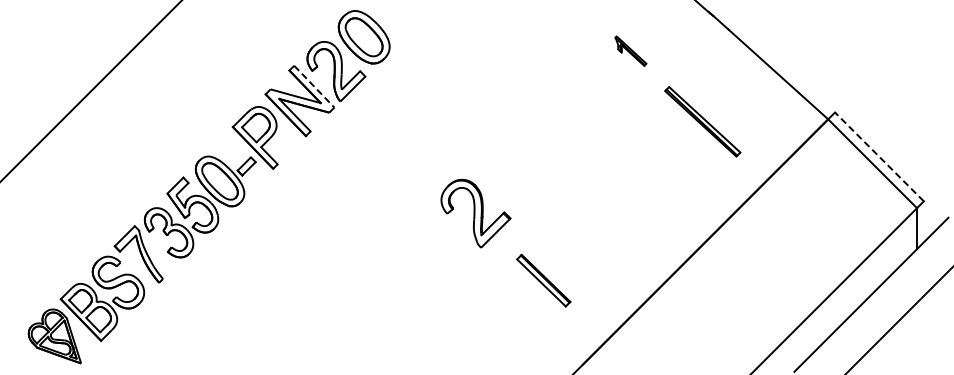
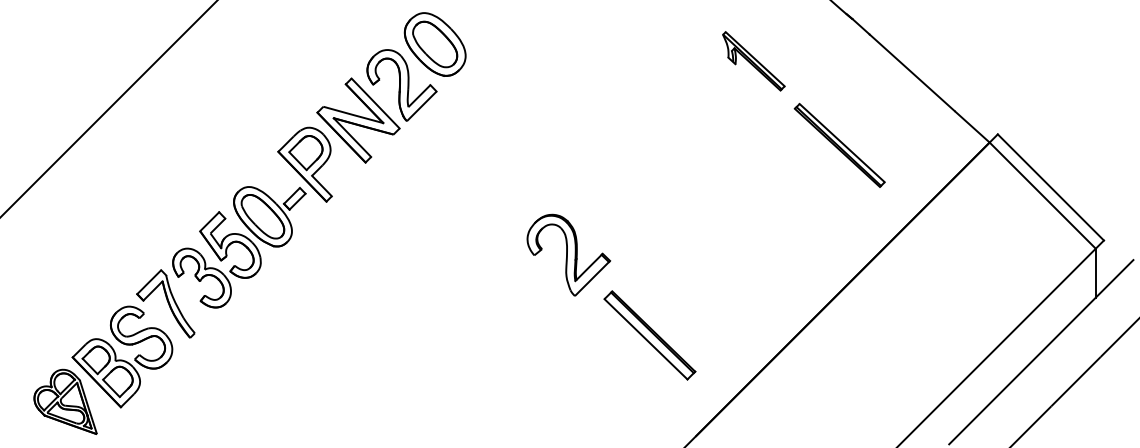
part: (630, 50) -> (753, 60), size x1.67
line: (314, 86) -> (375, 103), dashed -> solid
line: (879, 156) -> (1050, 186), dashed -> solid
part: (543, 280) -> (649, 335), size x1.43

